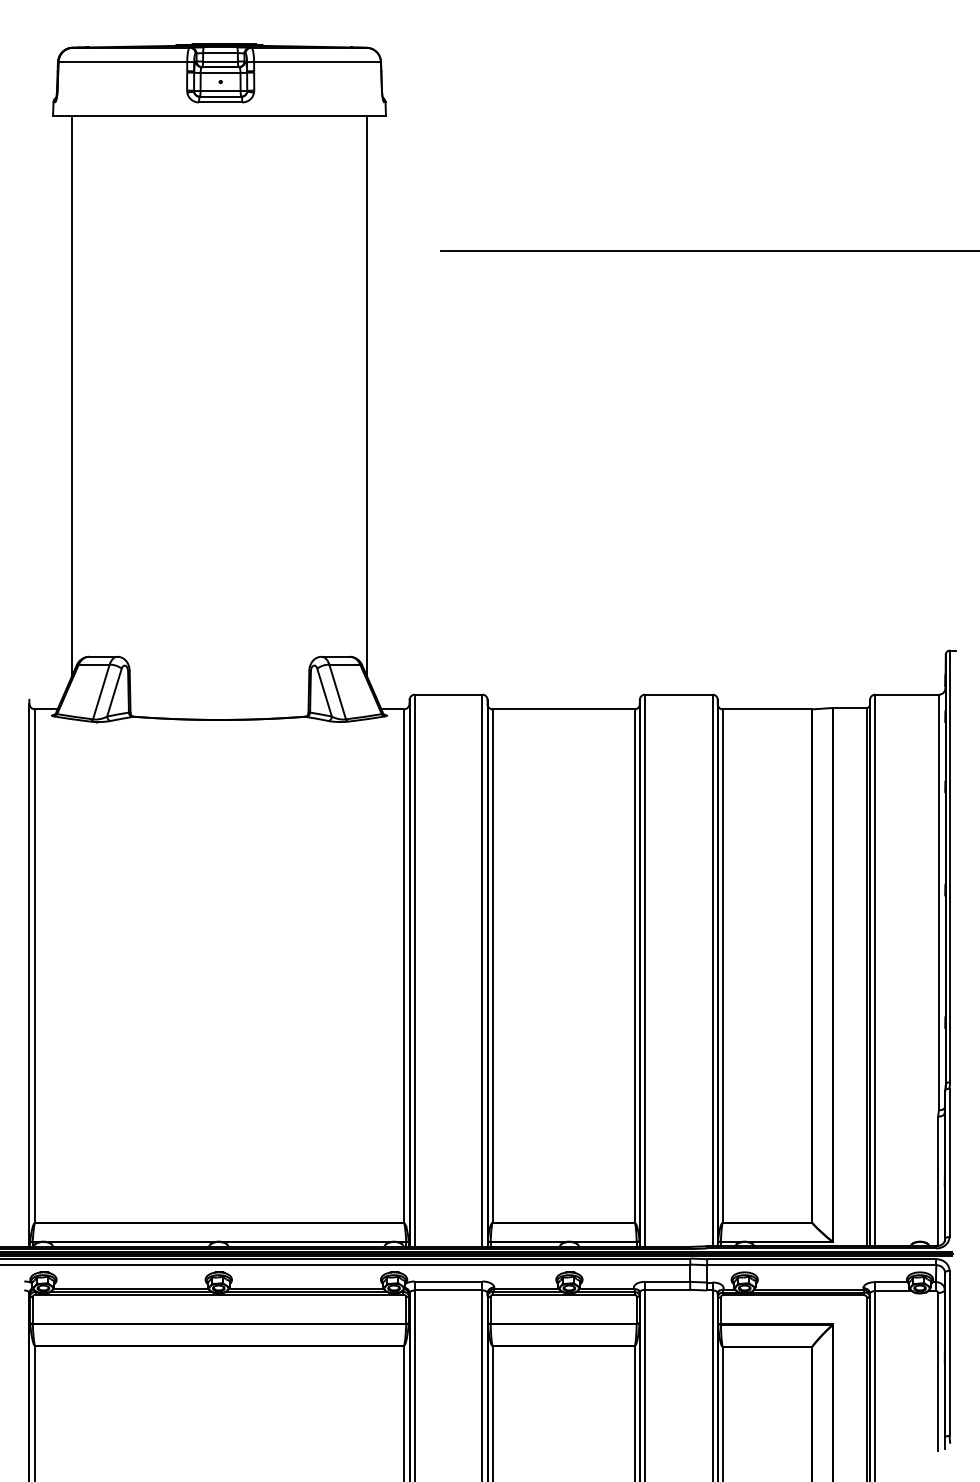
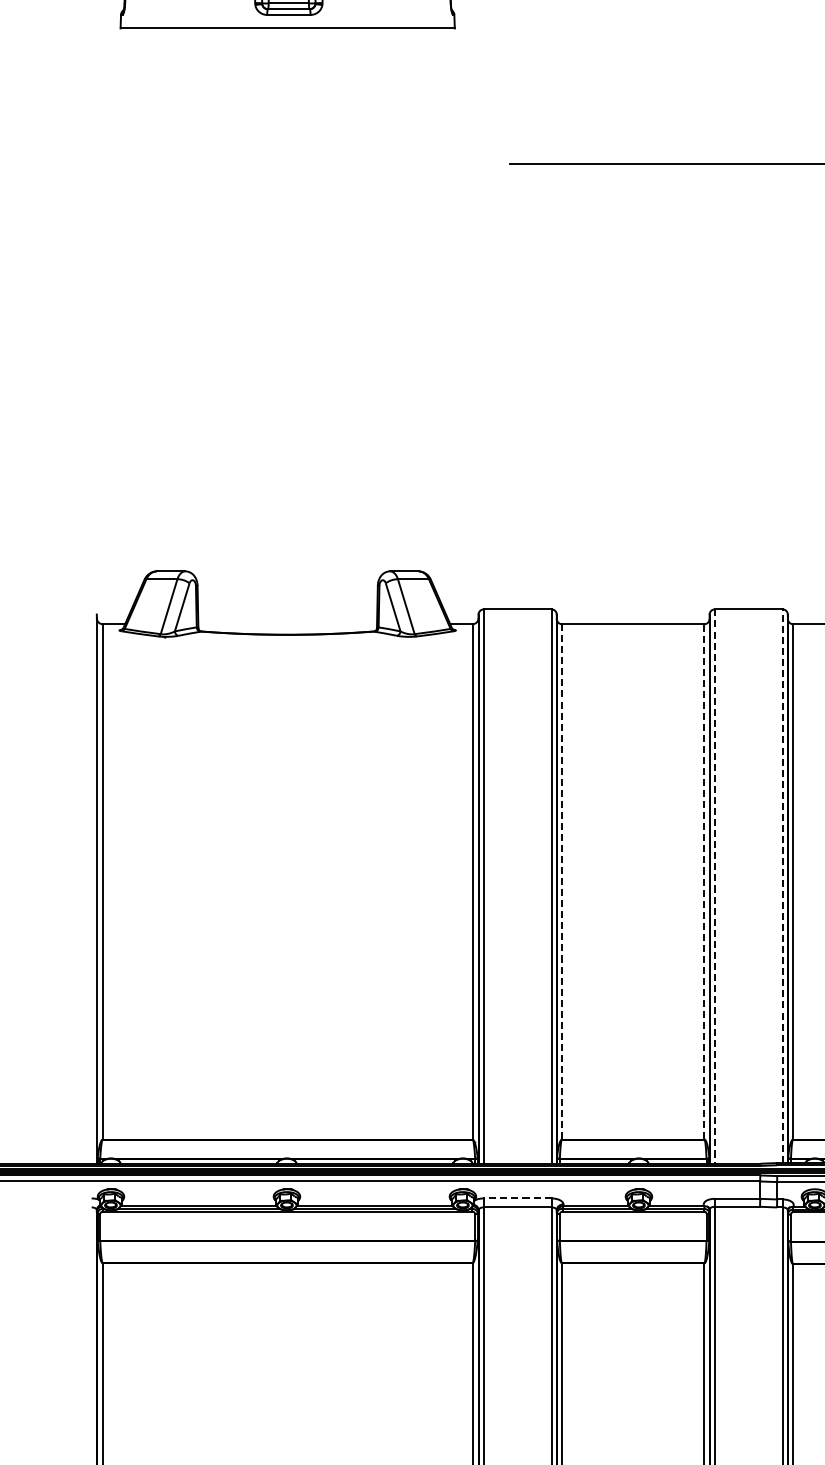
line: (72, 395) -> (140, 309), removed
line: (366, 395) -> (435, 309), removed
line: (492, 966) -> (561, 882), solid -> dashed
line: (634, 966) -> (704, 882), solid -> dashed
line: (712, 970) -> (782, 886), solid -> dashed
line: (645, 971) -> (715, 887), solid -> dashed
line: (448, 1281) -> (517, 1198), solid -> dashed

